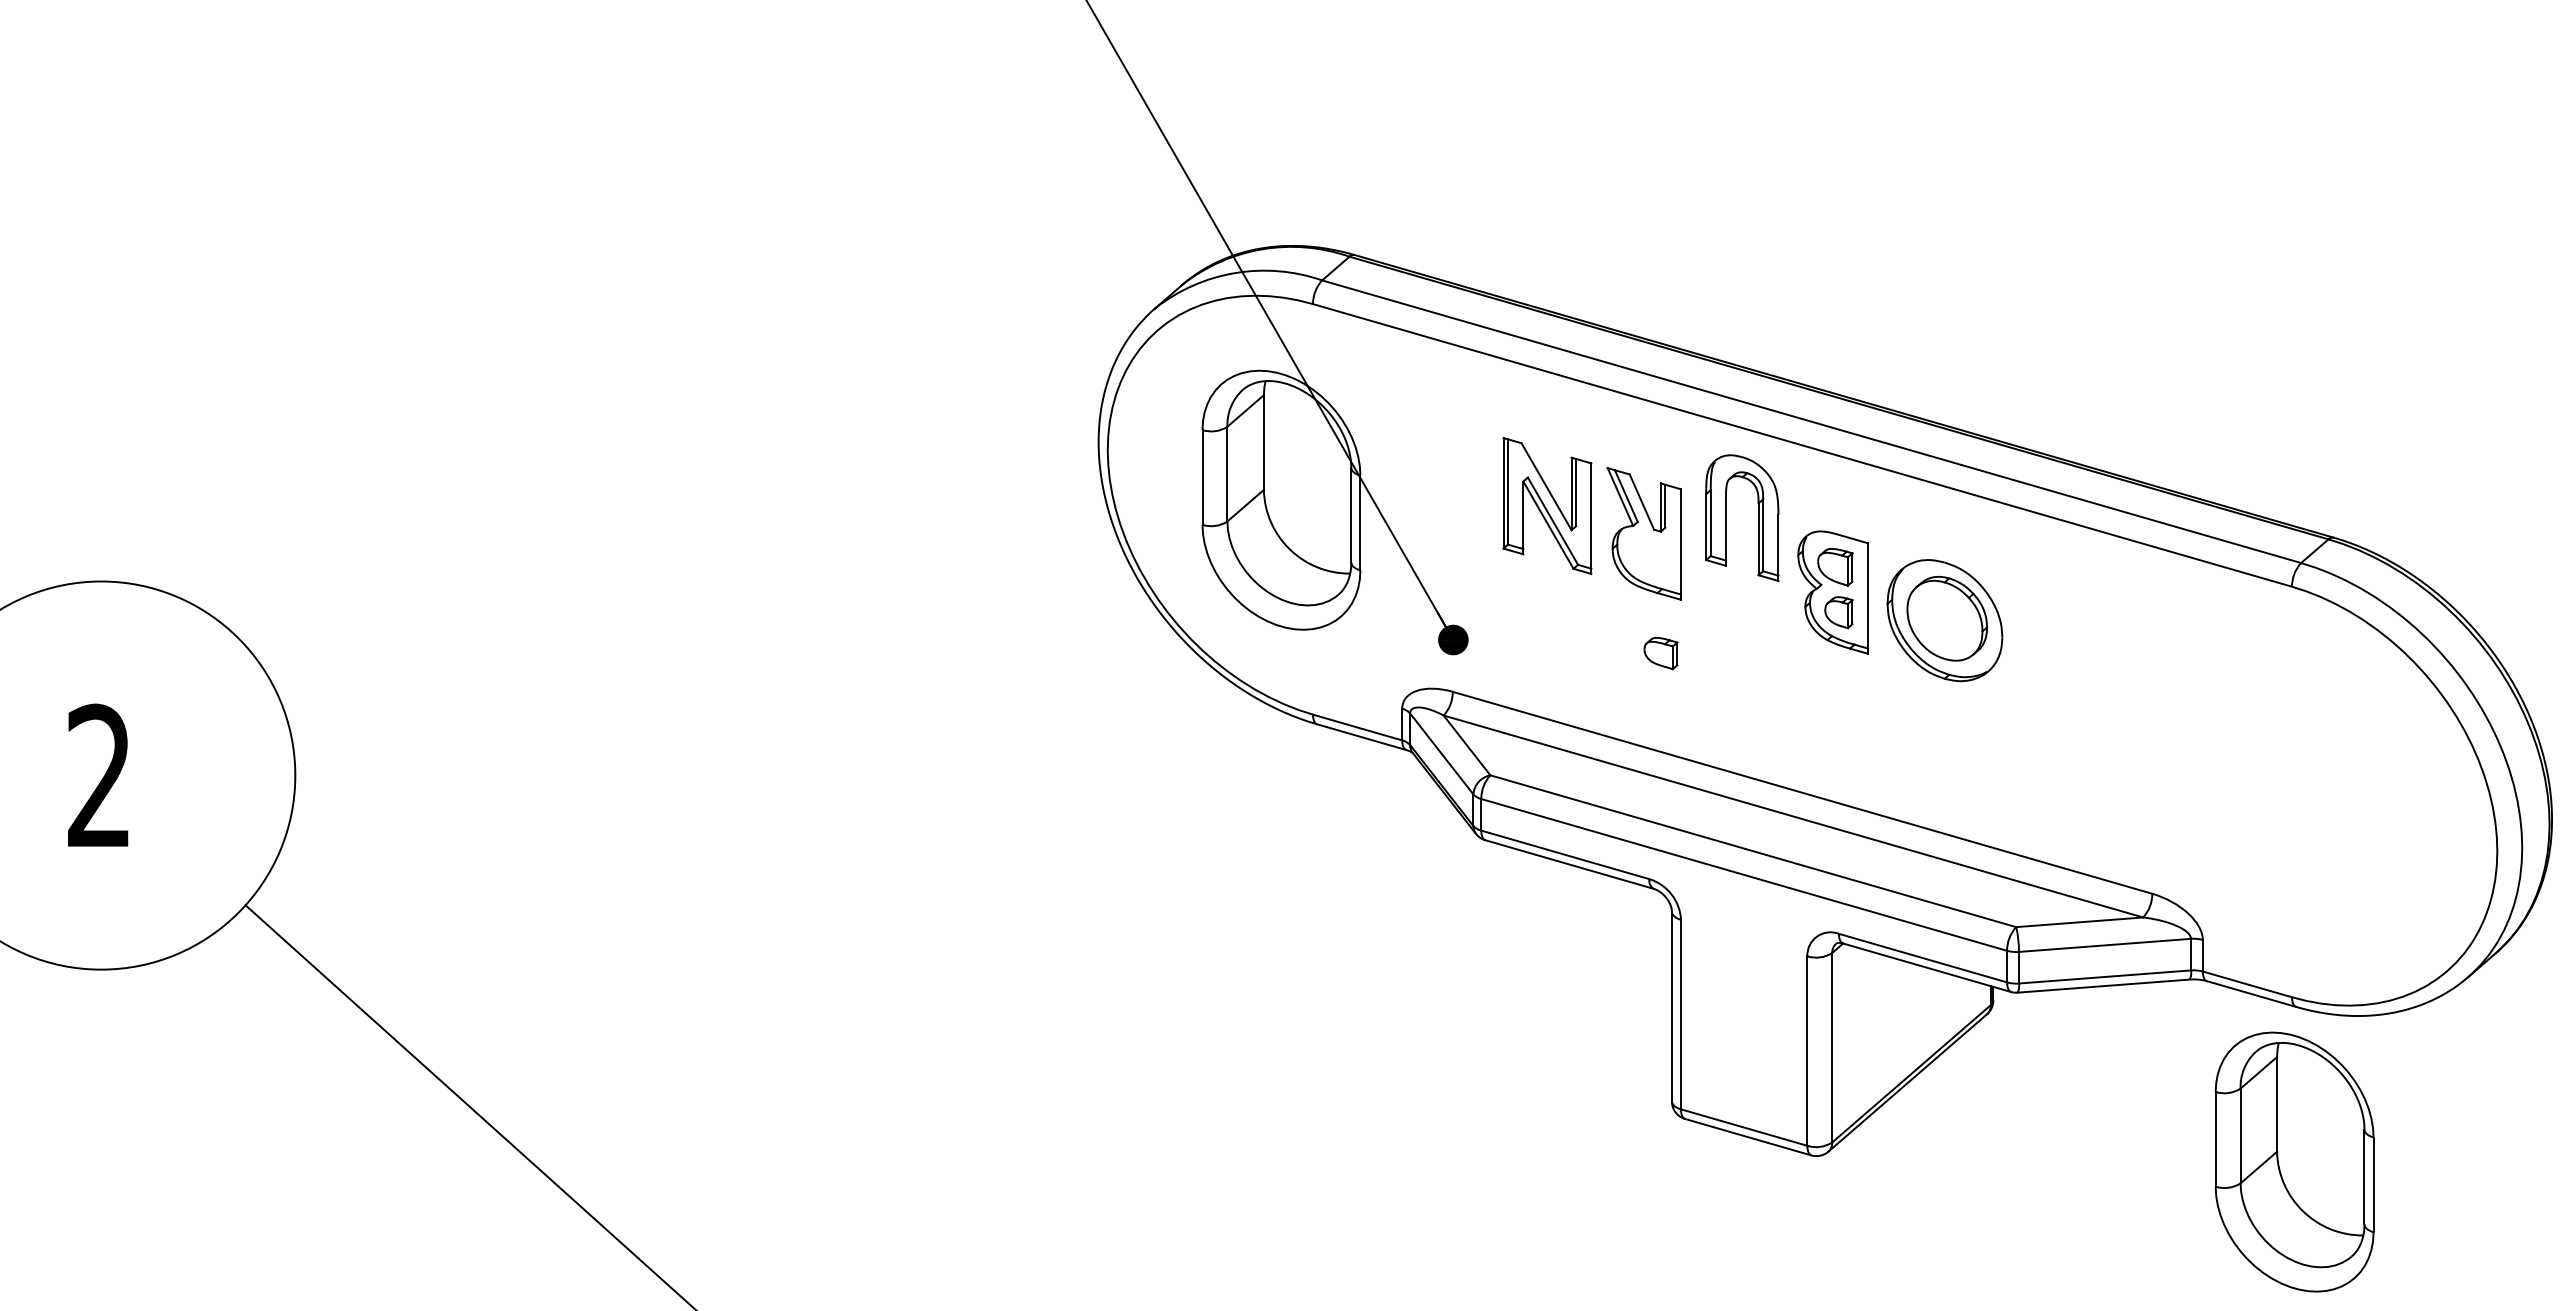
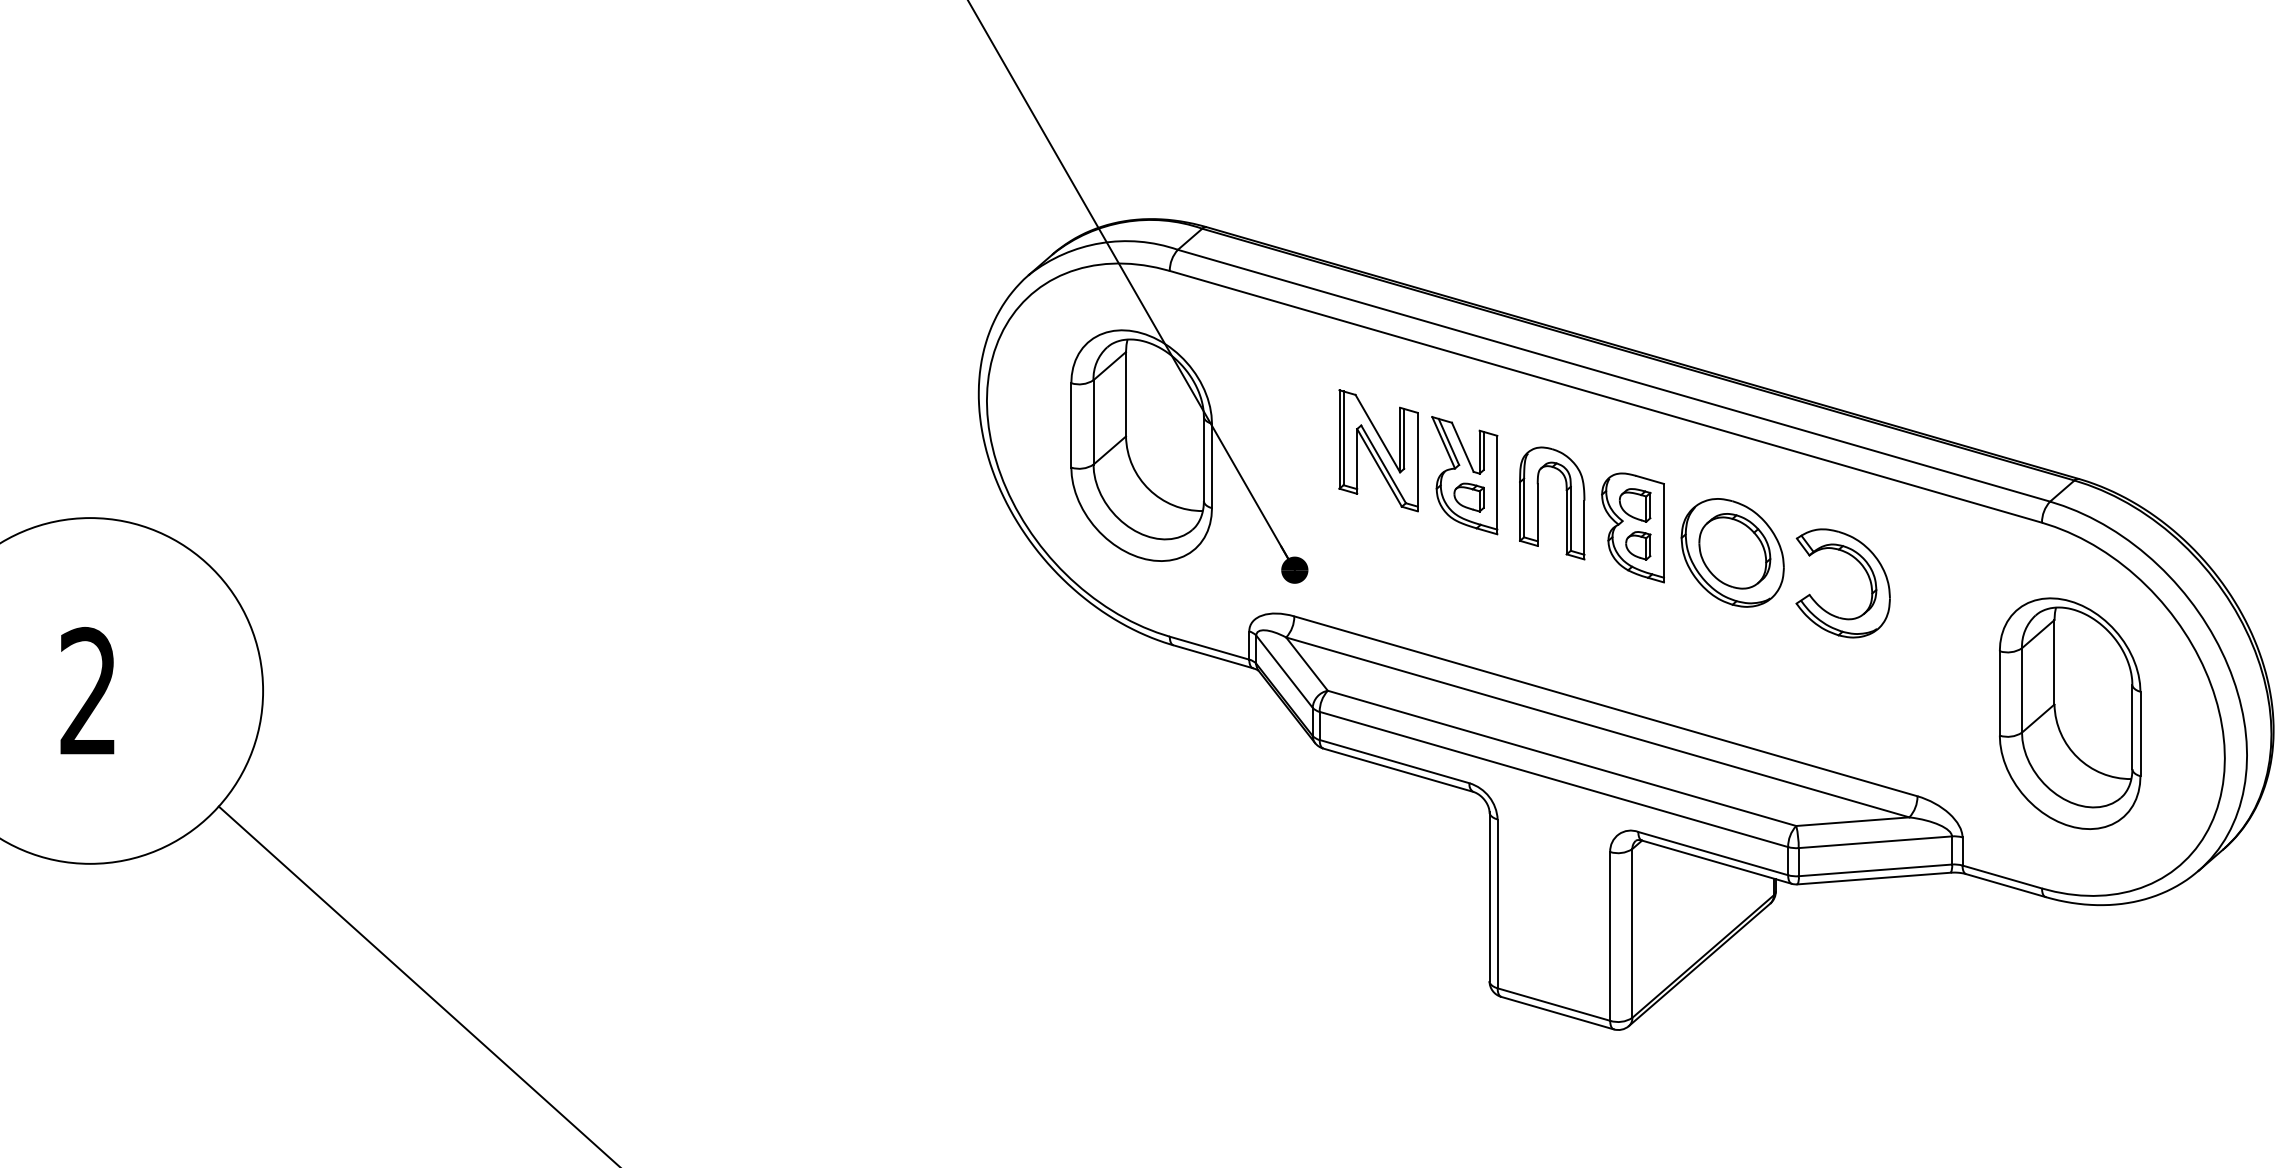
part: (1726, 517) -> (1538, 502), moved
part: (2092, 639) -> (1864, 569), added
part: (1660, 653) -> (1468, 497), moved
part: (2294, 1161) -> (2070, 713), moved

